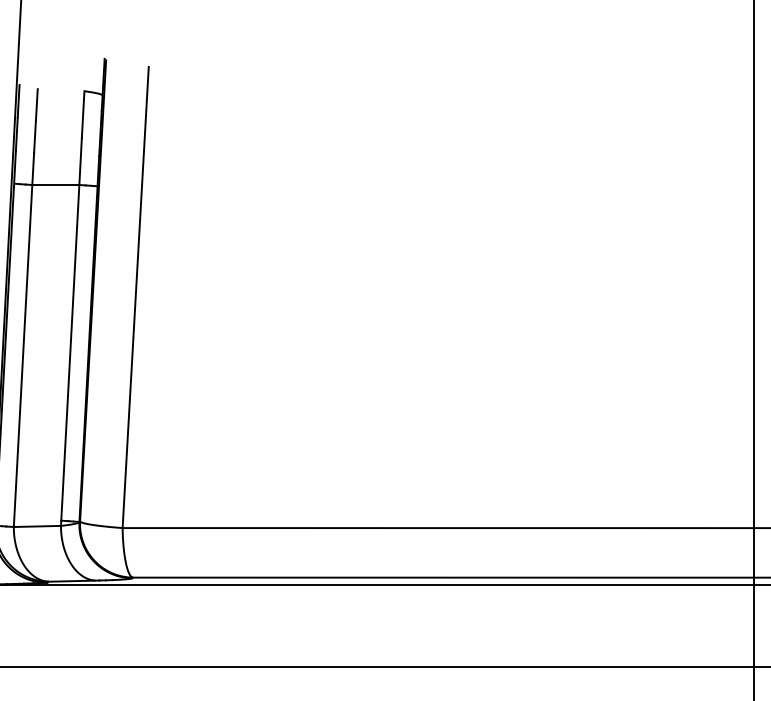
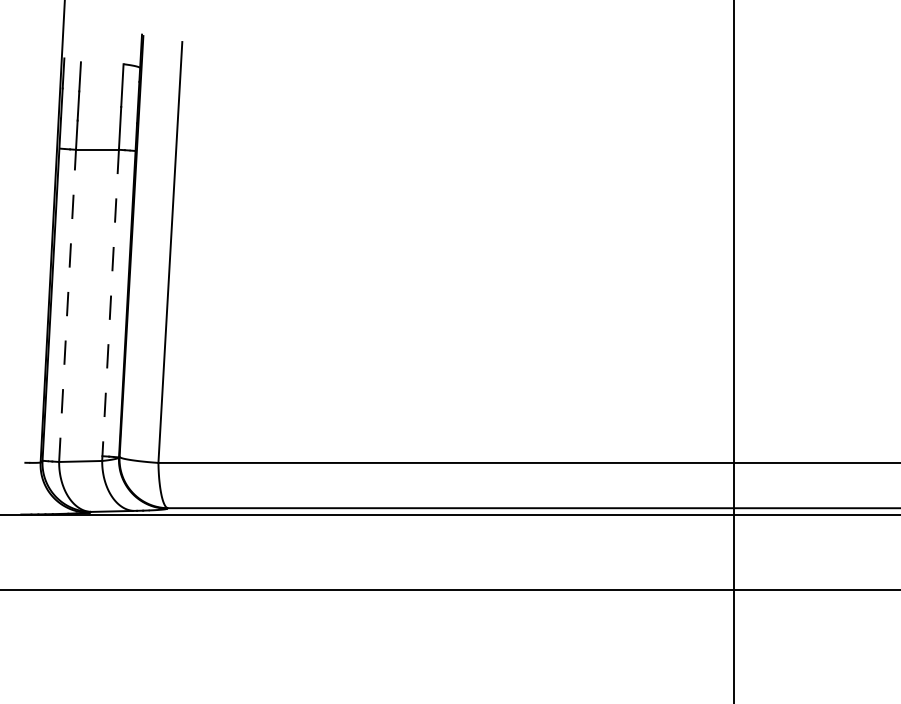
line: (22, 355) -> (67, 305), solid -> dashed
line: (70, 355) -> (110, 305), solid -> dashed

